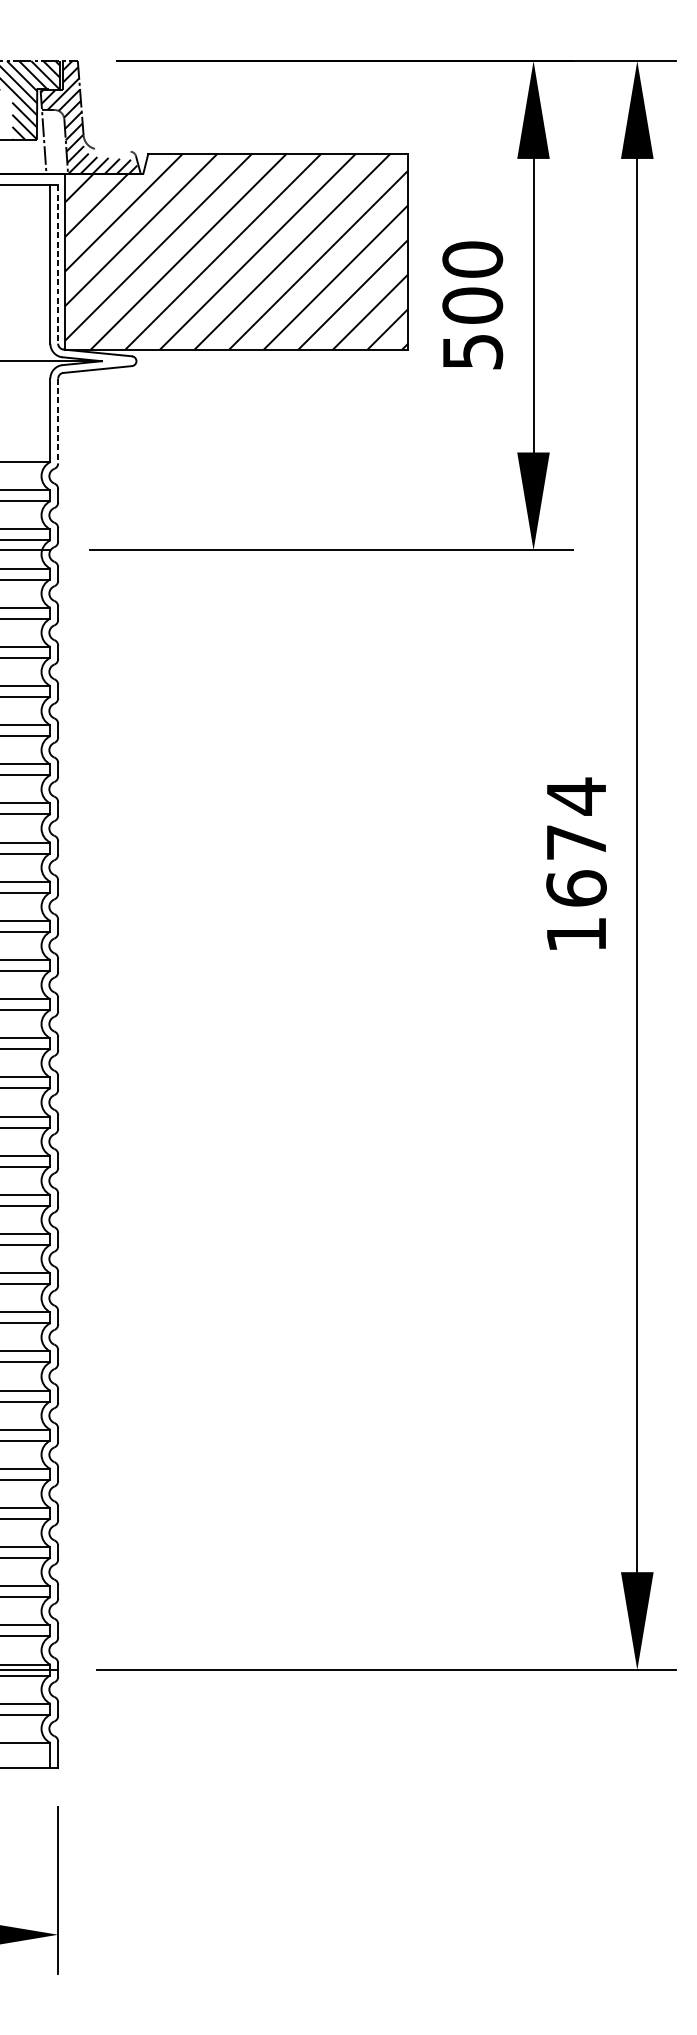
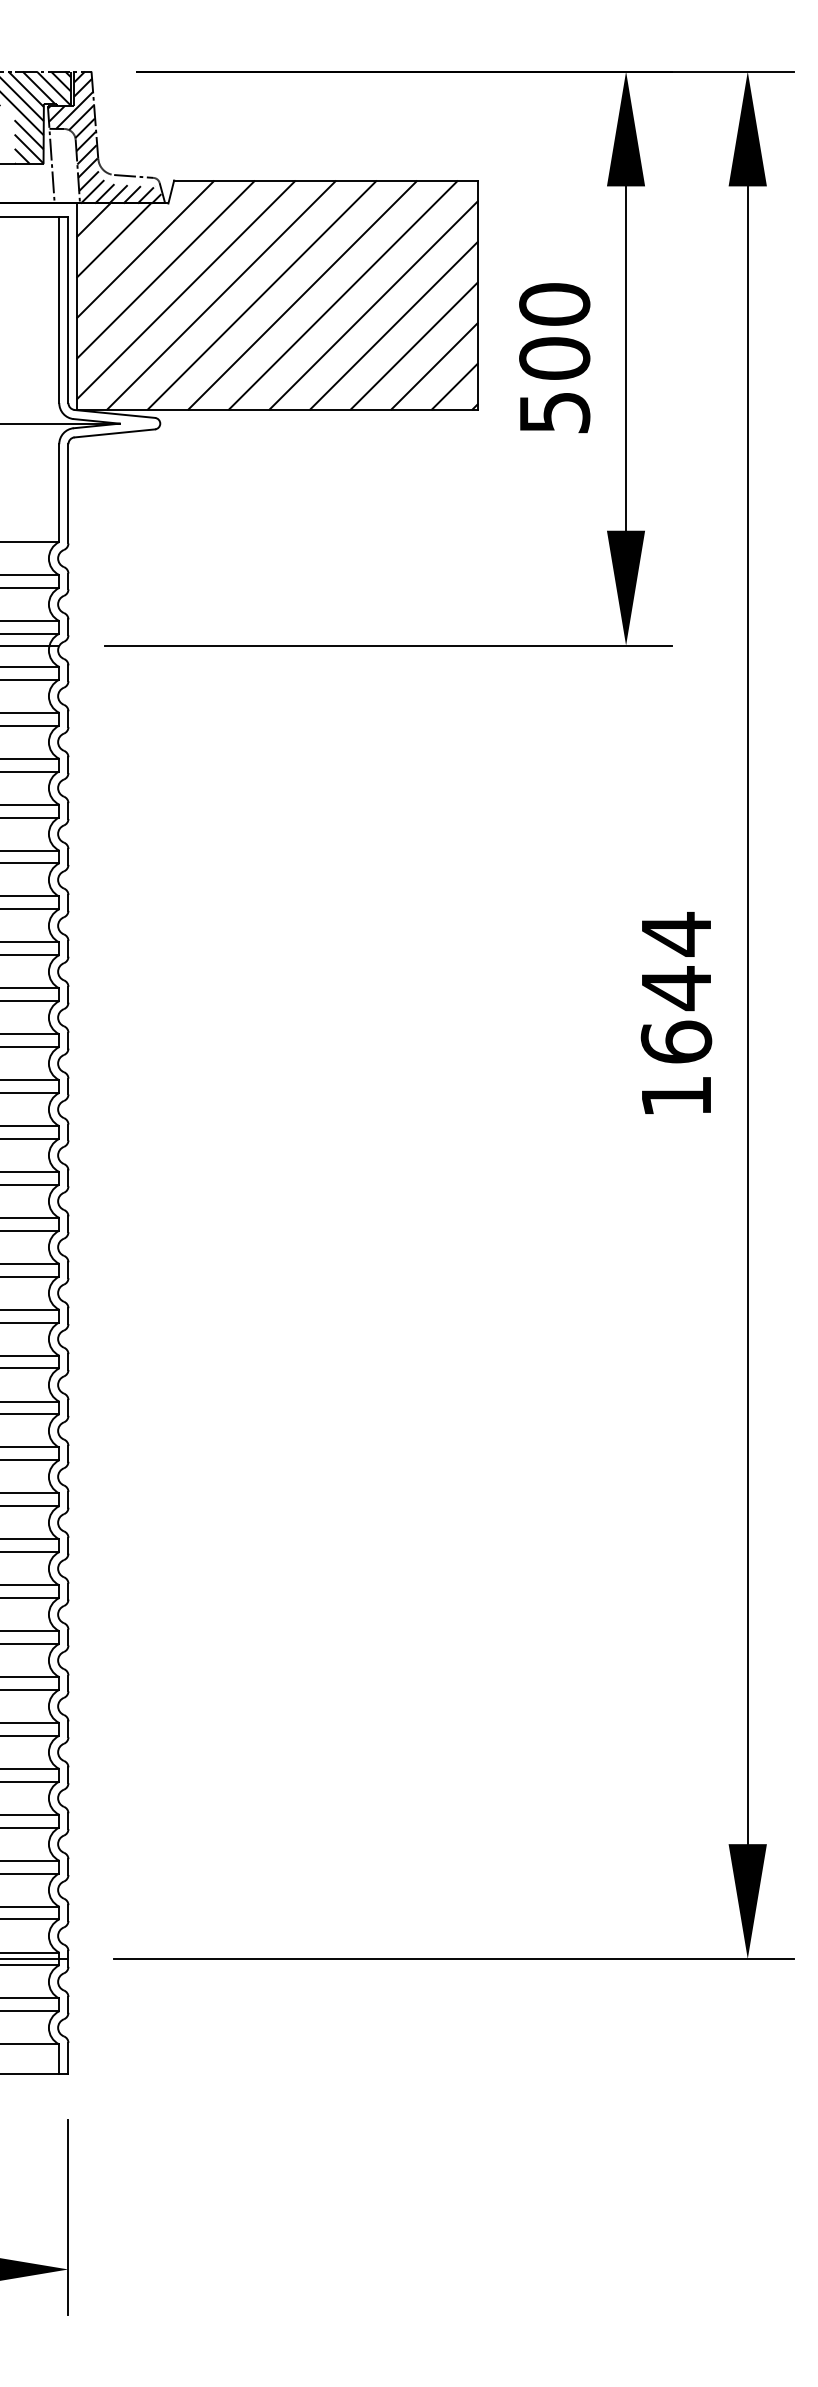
line: (113, 150) -> (133, 176), added
line: (58, 264) -> (68, 310), dashed -> solid
line: (58, 420) -> (68, 493), dashed -> solid
text: (576, 842) -> (676, 988), 1674 -> 1644

